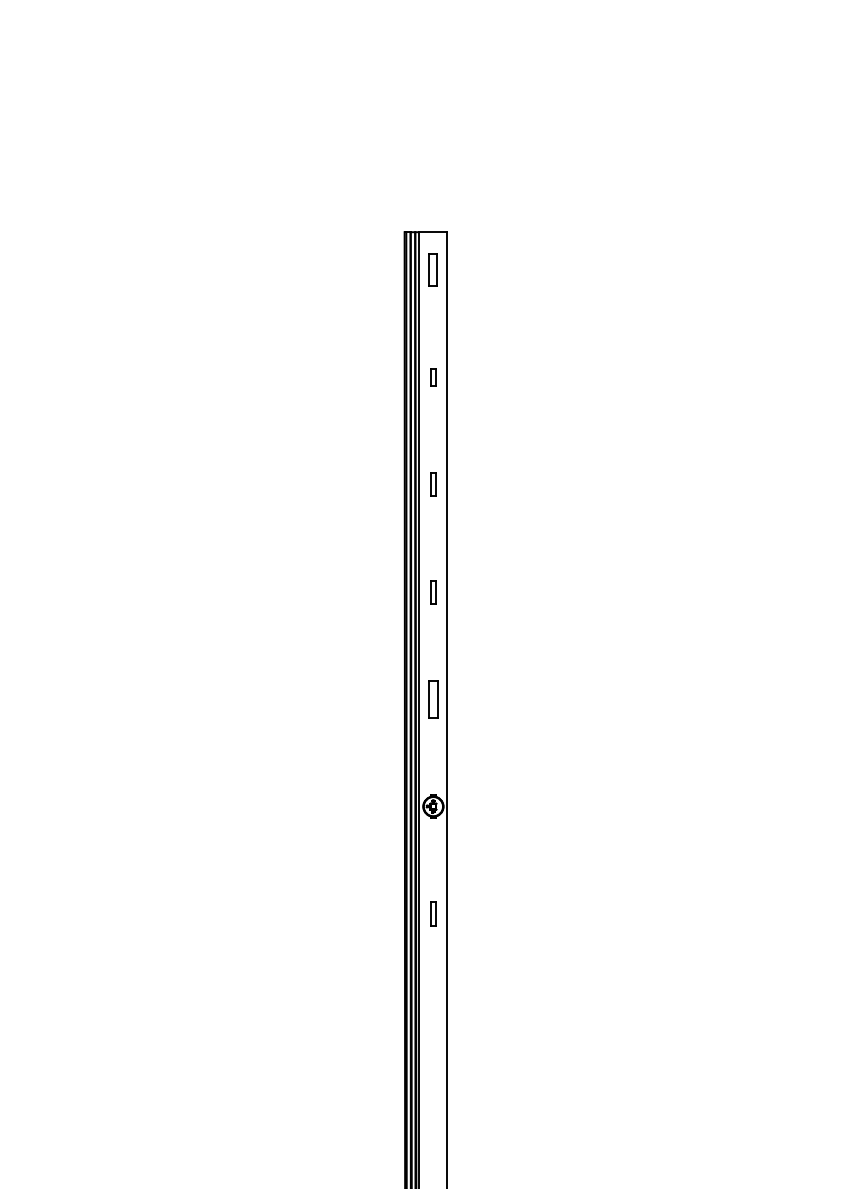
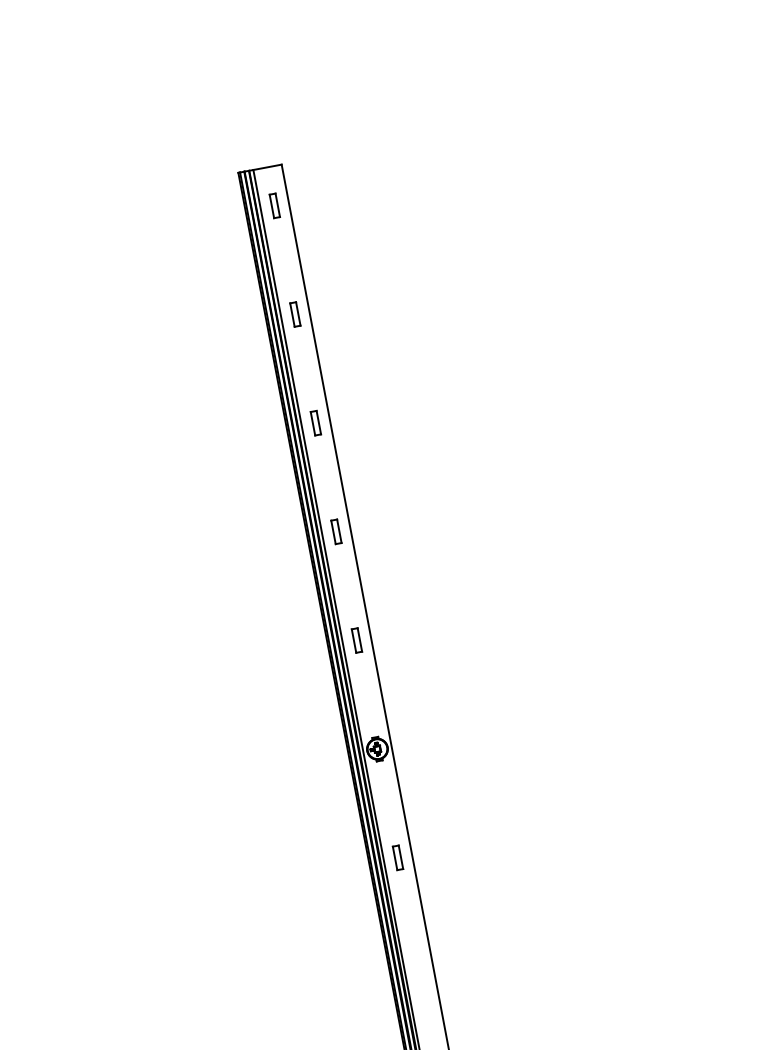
part: (433, 270) -> (274, 206), size x0.71
part: (433, 377) -> (295, 314), size x1.43
part: (433, 699) -> (357, 640), size x0.62

